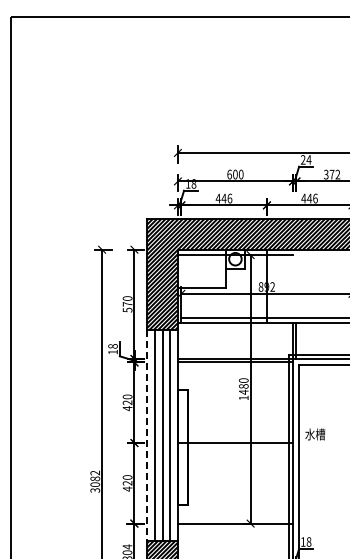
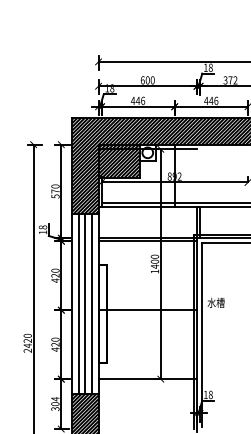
text: (305, 159) -> (207, 67), 24 -> 18
hatch: (201, 268) -> (118, 160), added
text: (244, 386) -> (155, 261), 1480 -> 1400
line: (147, 436) -> (72, 304), dashed -> solid
text: (95, 481) -> (27, 343), 3082 -> 2420

